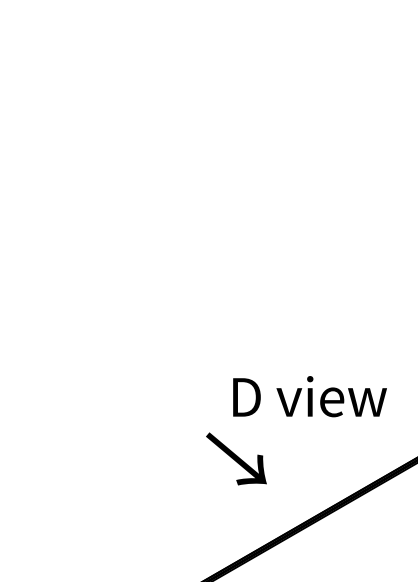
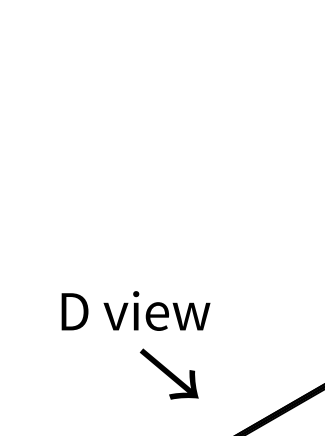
text: (309, 396) -> (135, 310), moved

